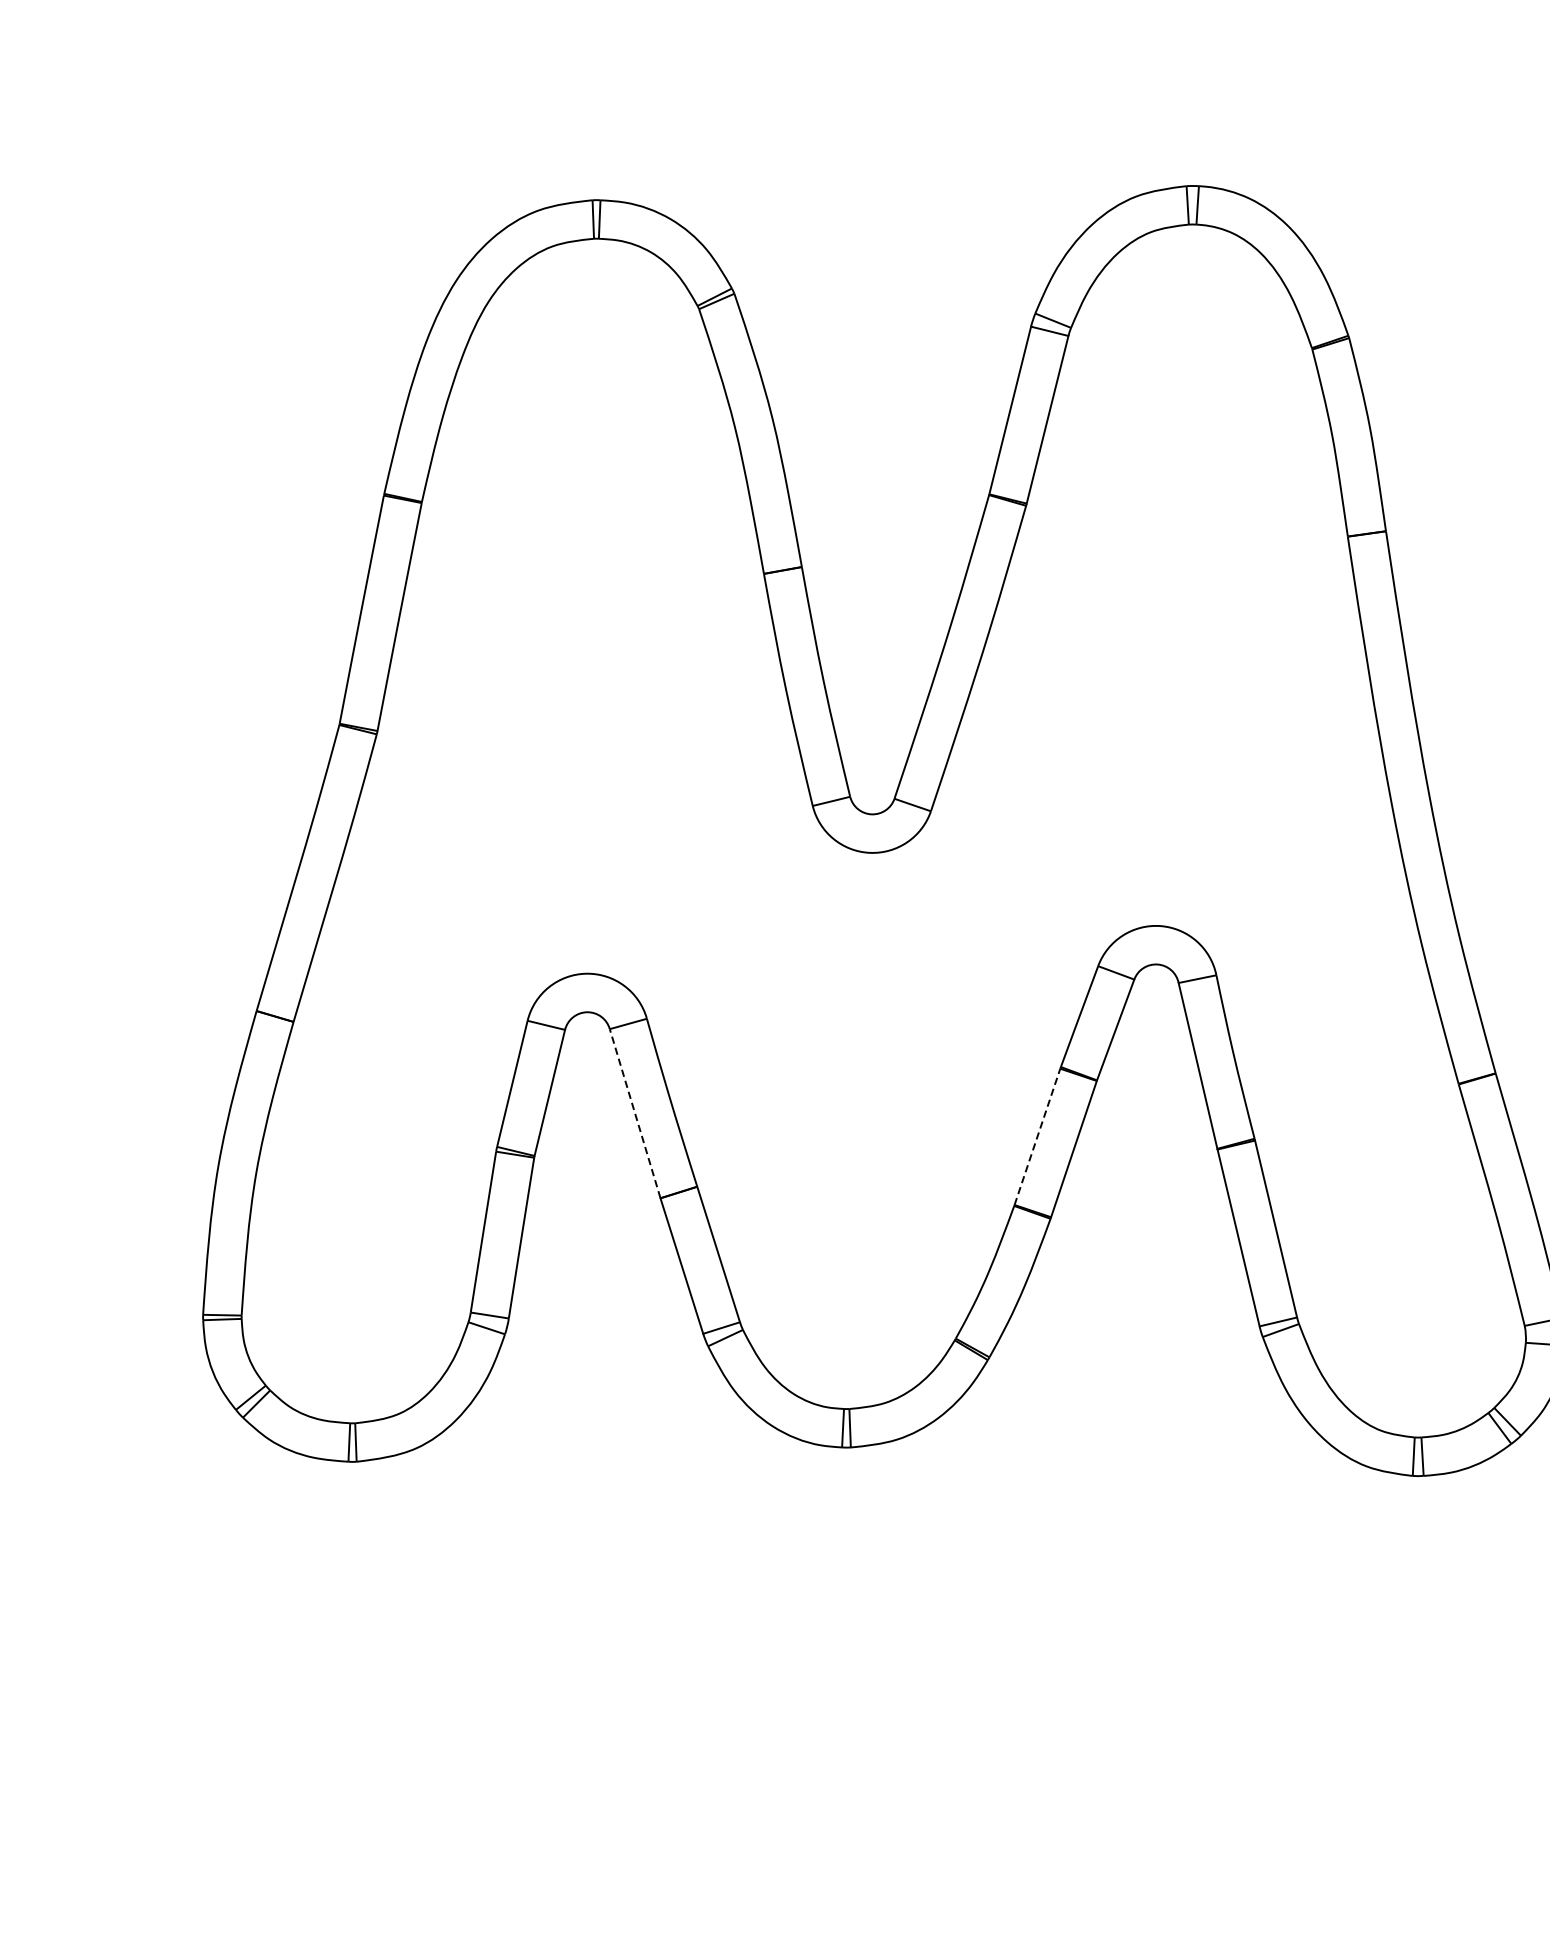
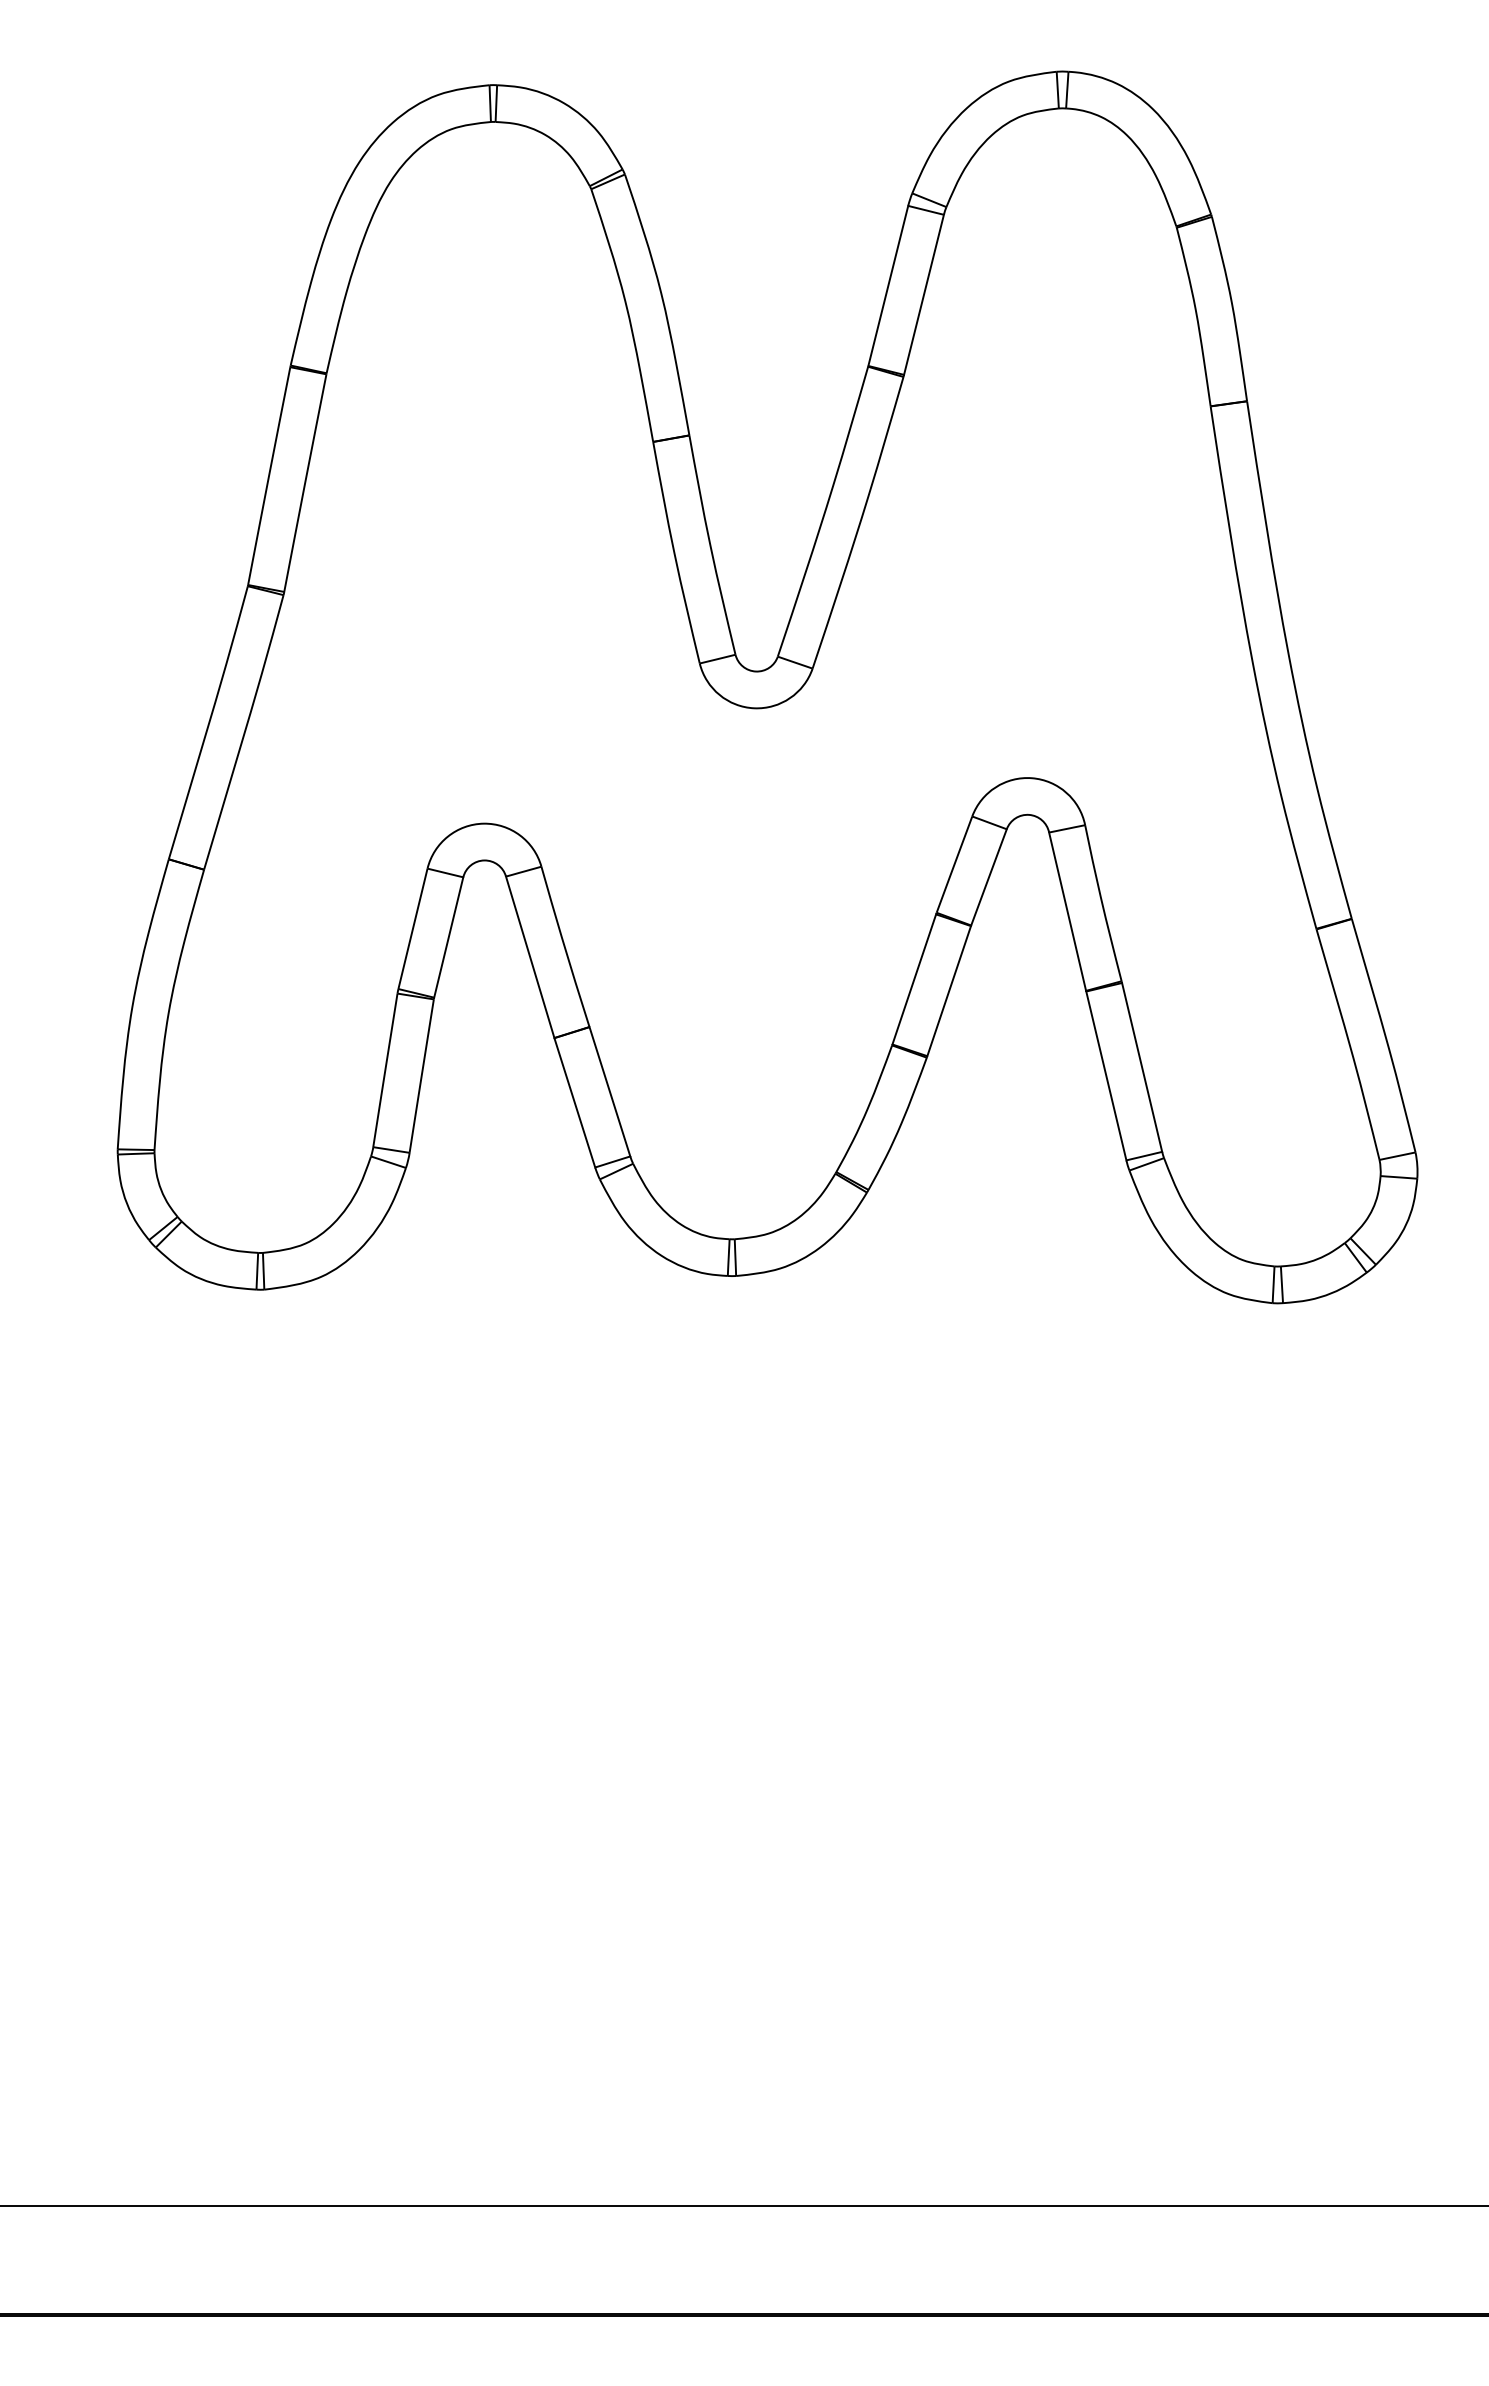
line: (635, 1112) -> (530, 956), dashed -> solid
line: (1037, 1136) -> (914, 979), dashed -> solid

